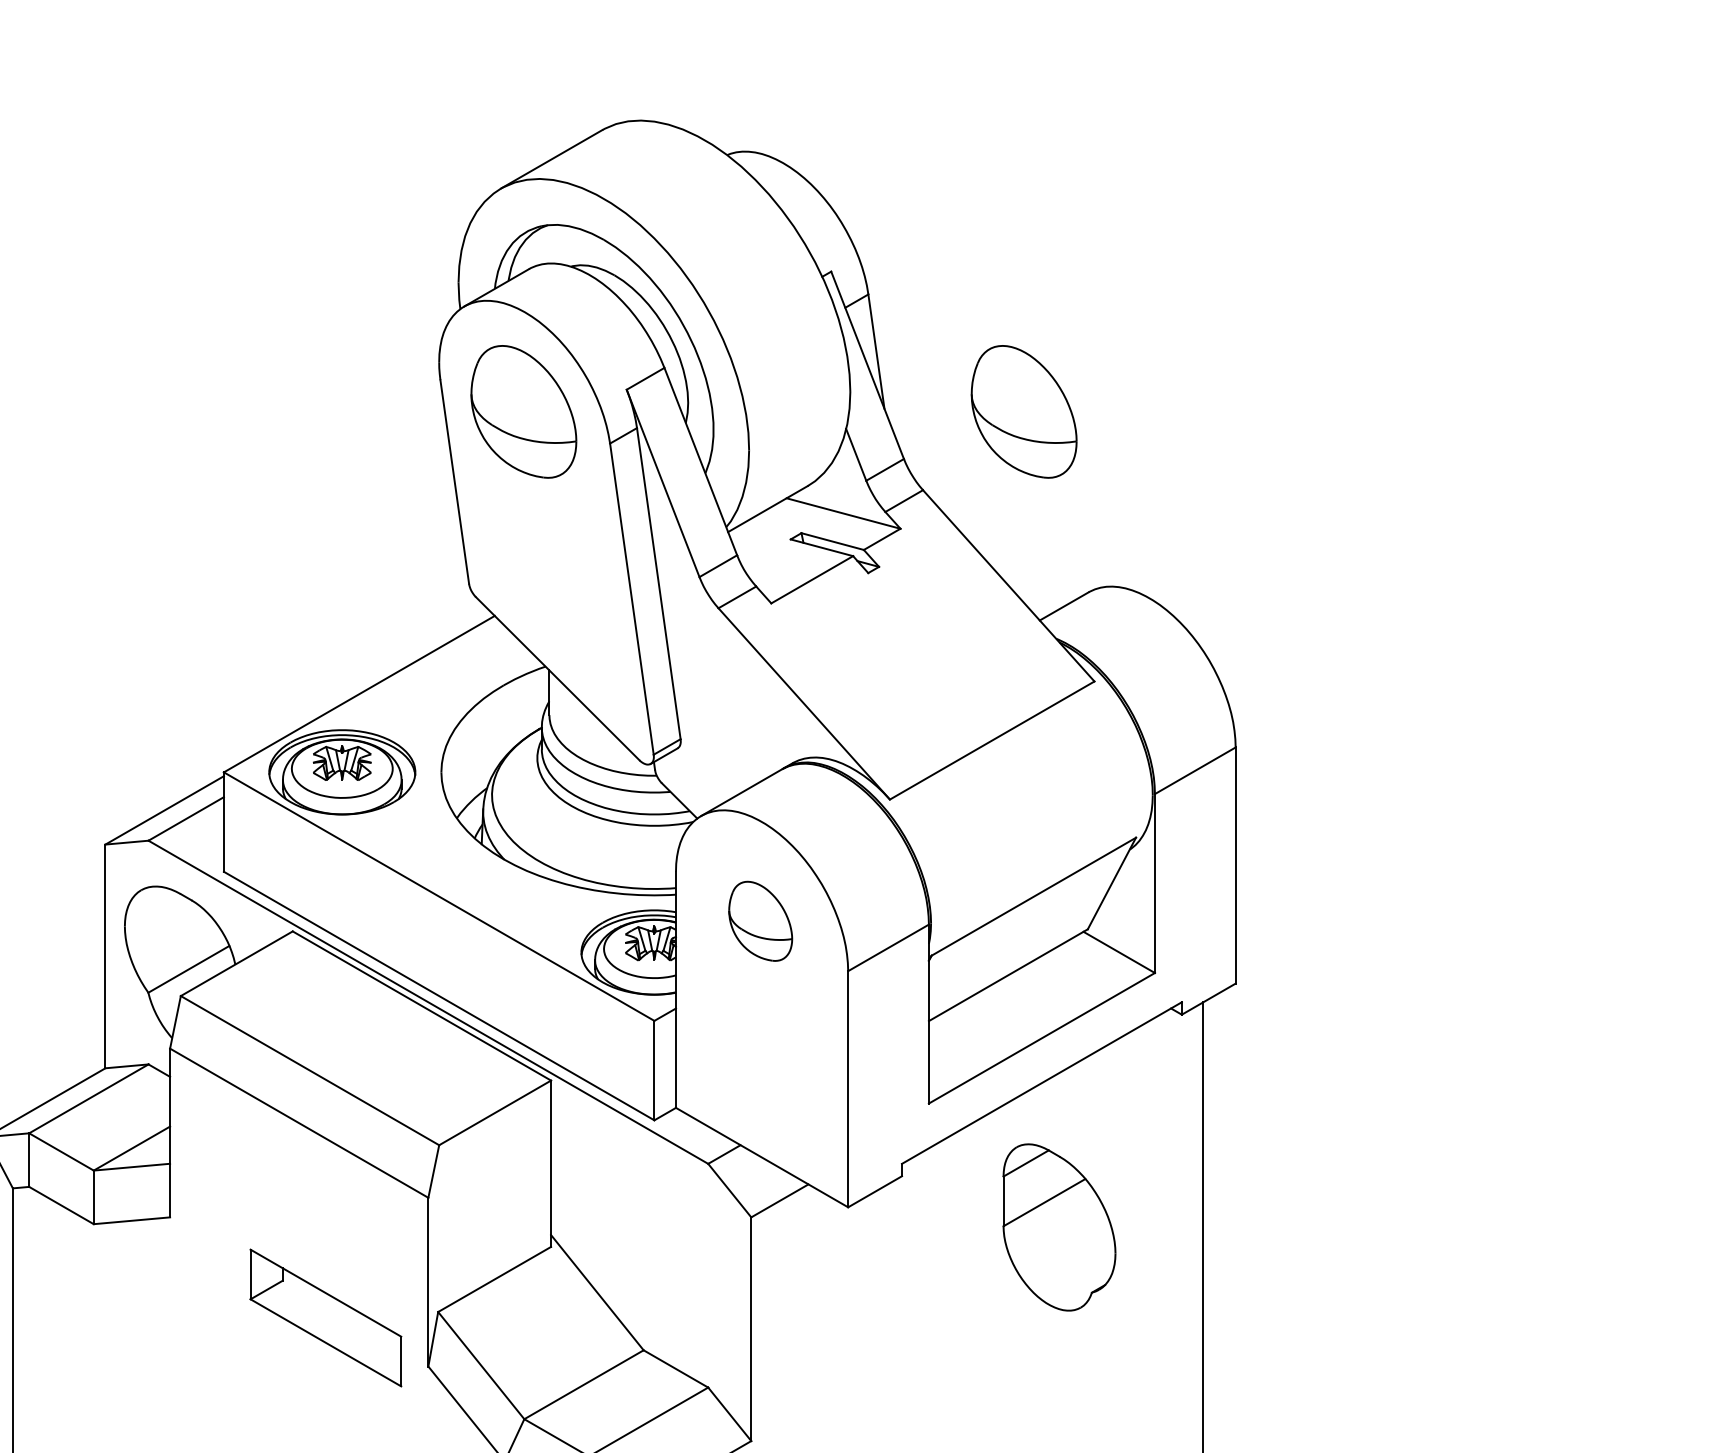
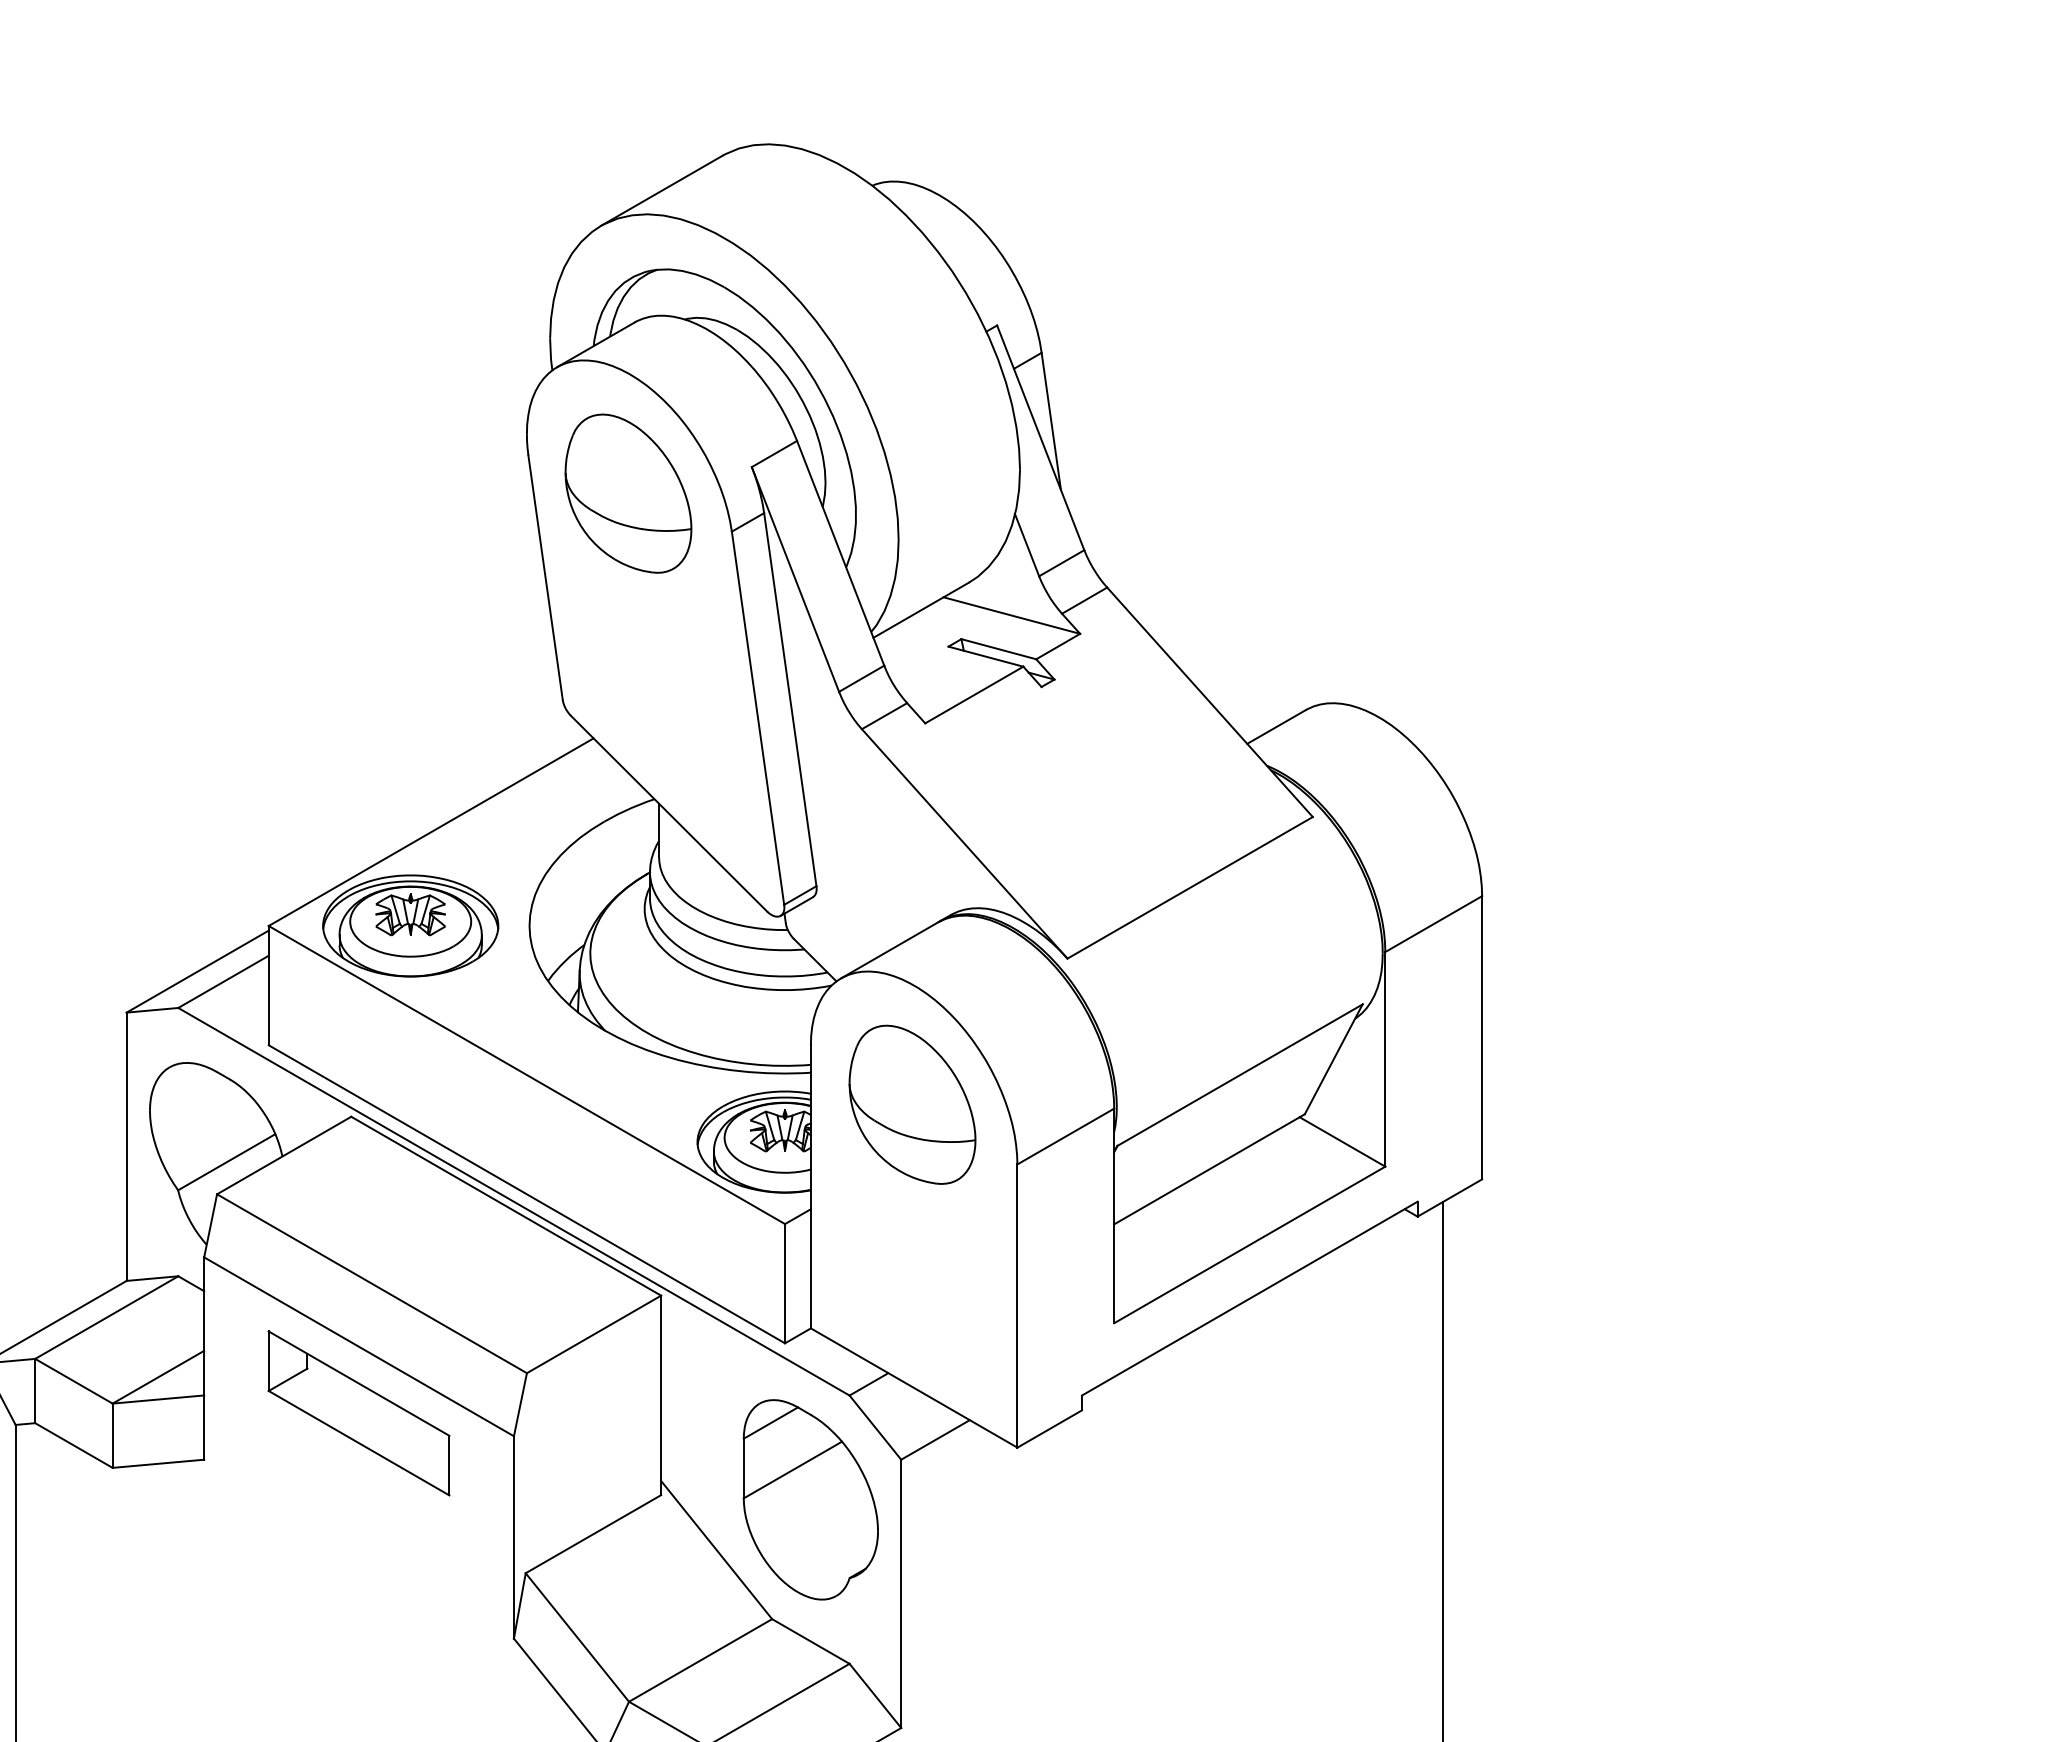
part: (1024, 411) -> (1228, 493), removed
part: (760, 921) -> (912, 1104), size x1.67
part: (1059, 1227) -> (810, 1499), moved
part: (325, 1318) -> (358, 1413), moved

